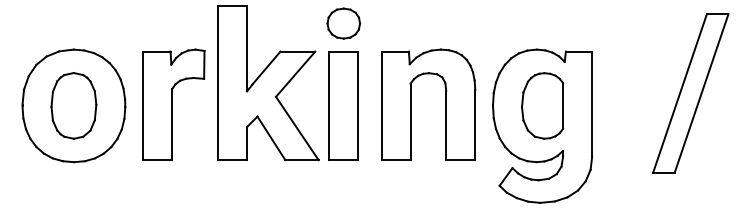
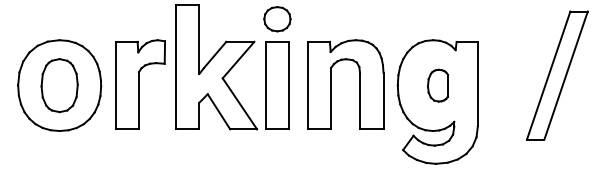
part: (542, 105) -> (437, 85), size x0.6

